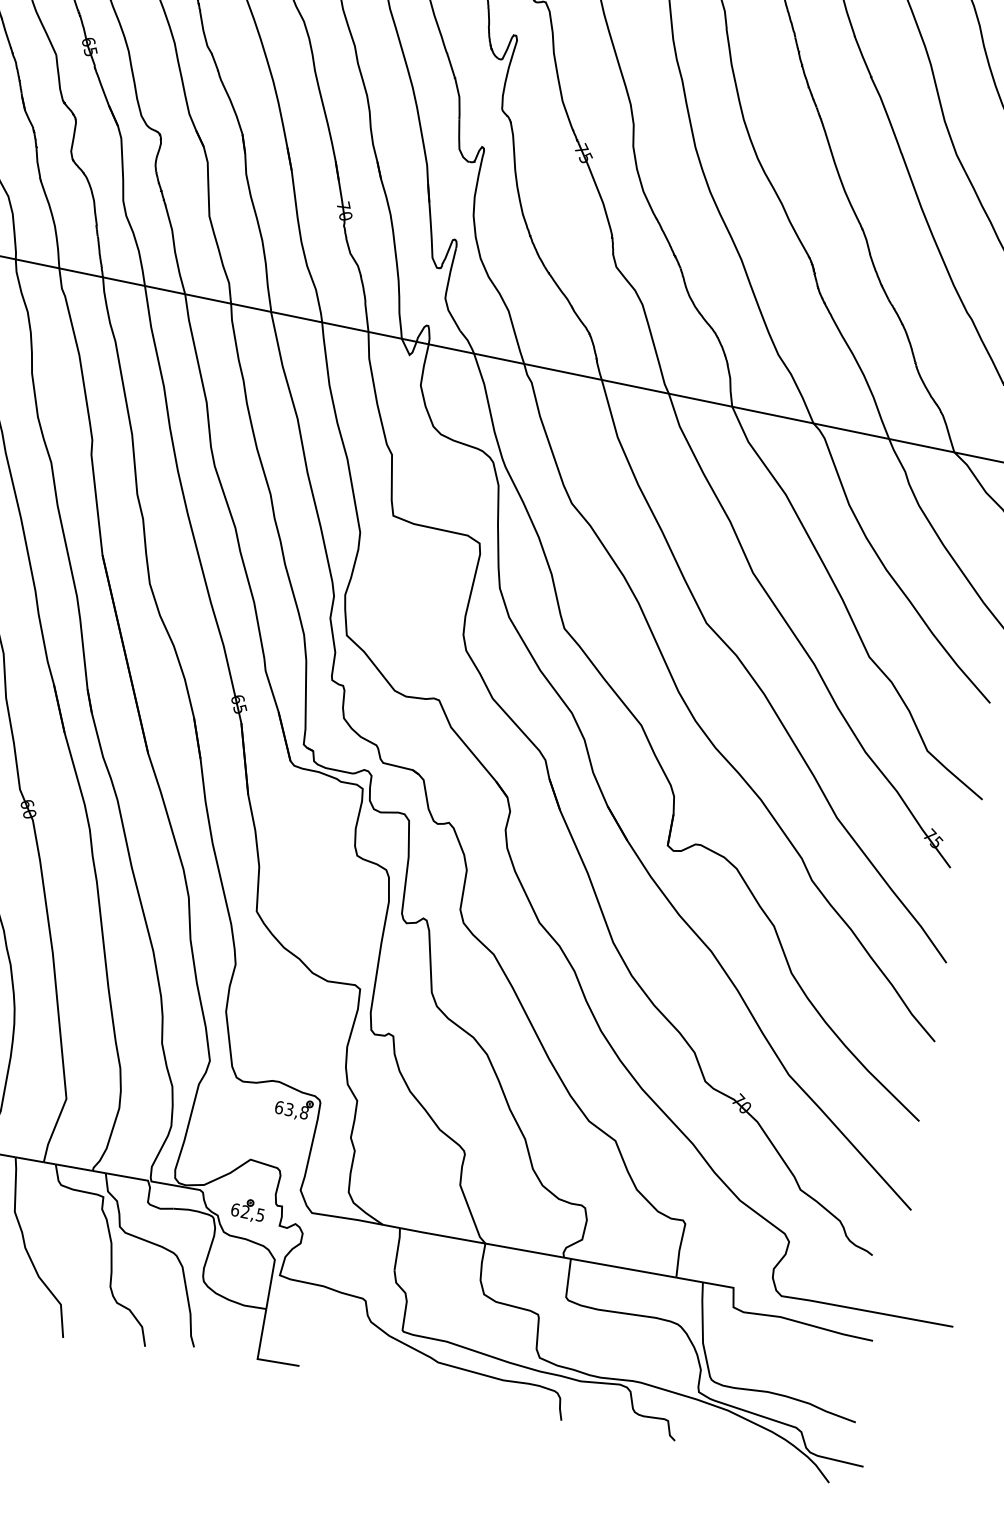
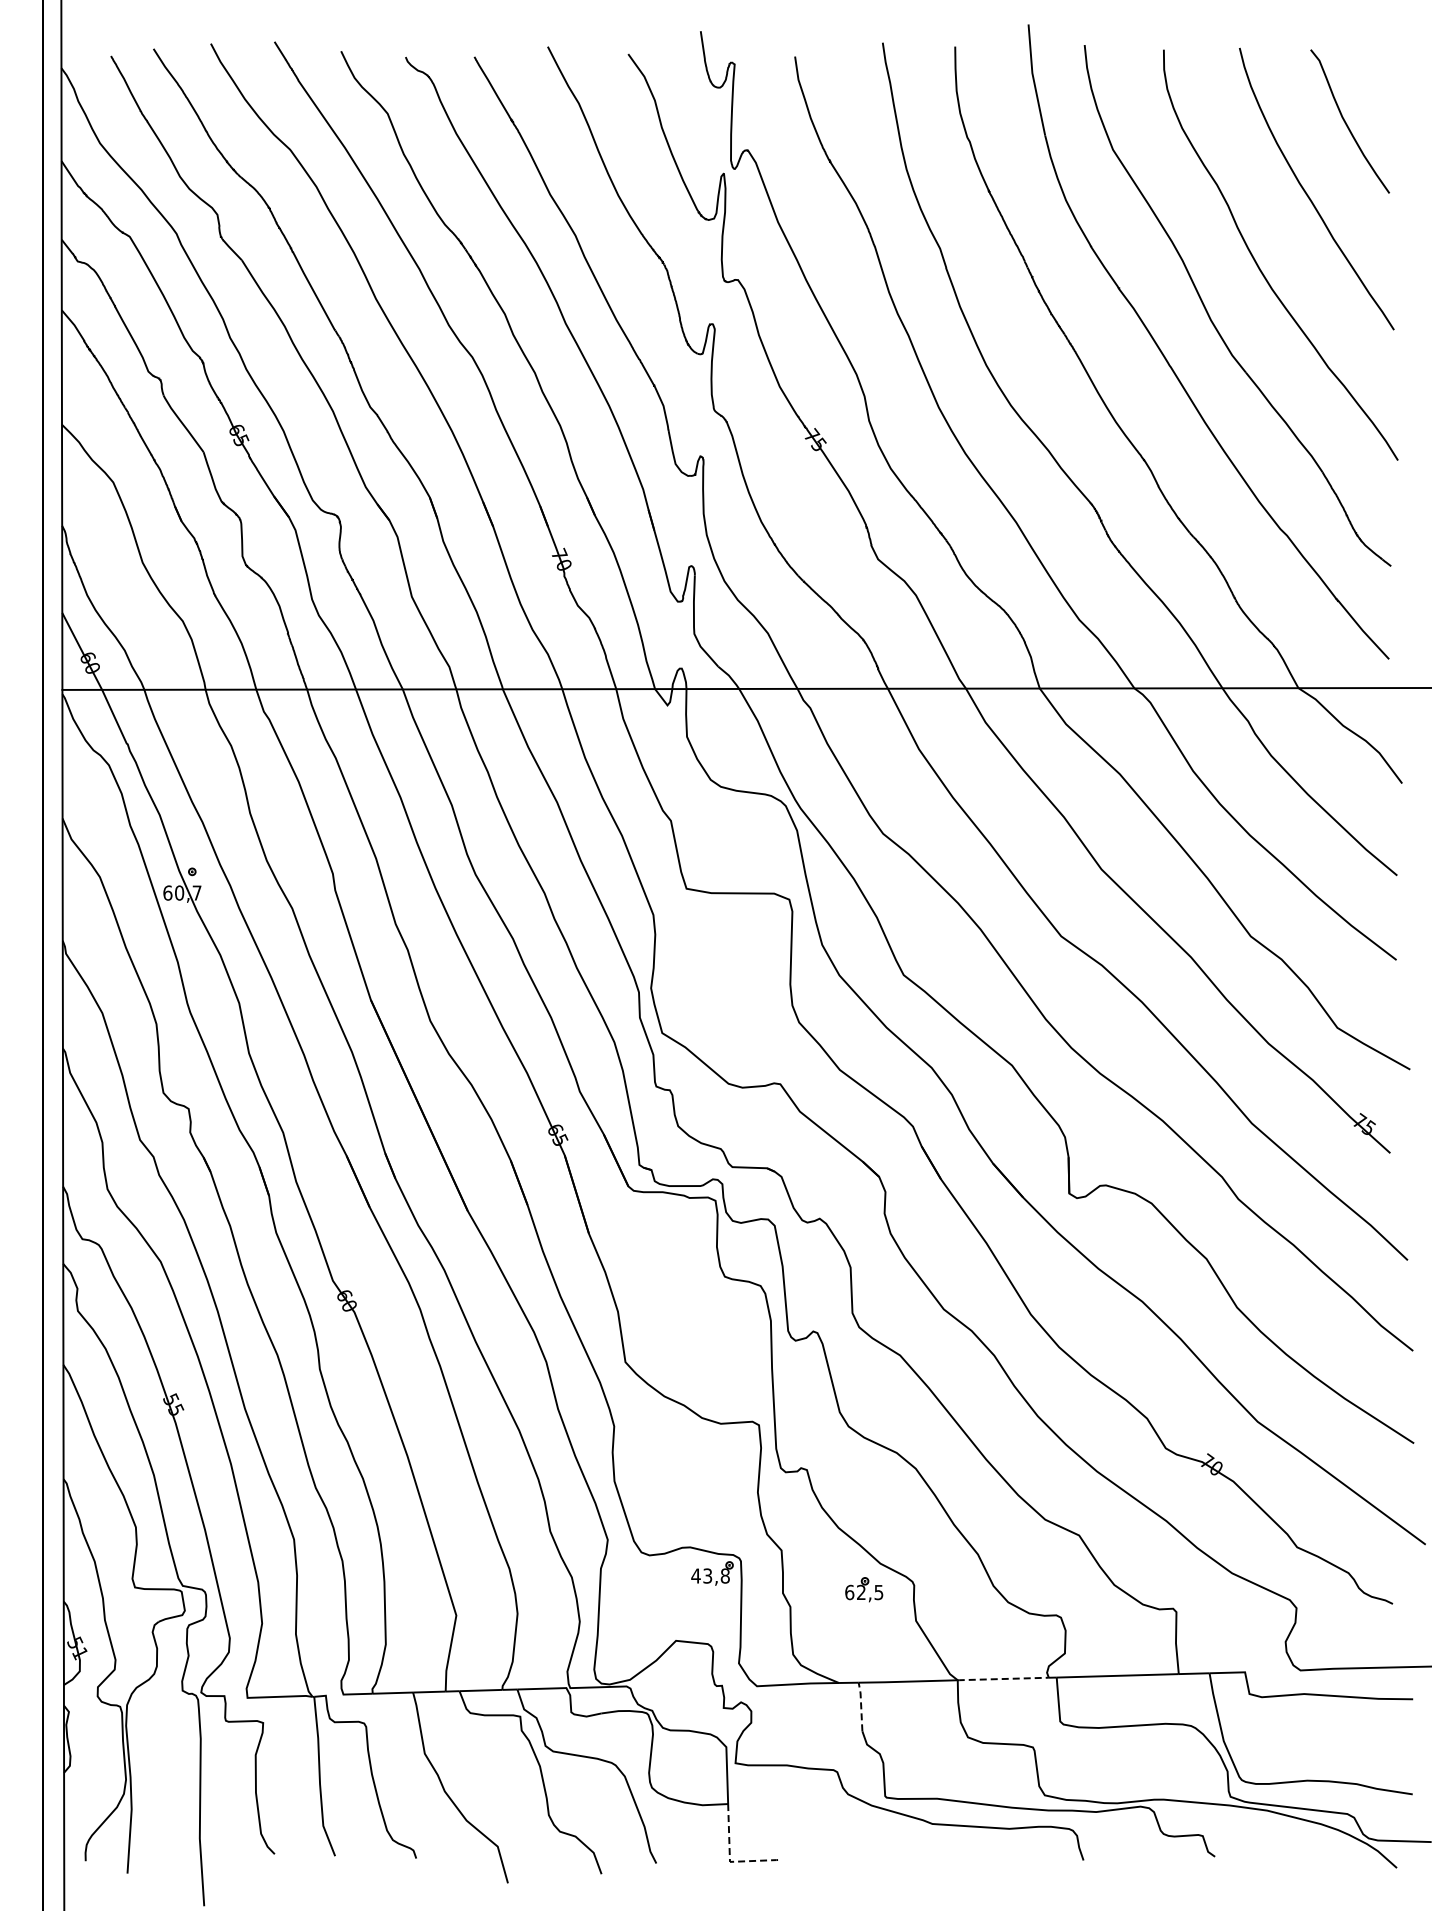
text: (278, 1107) -> (695, 1575), 63,8 -> 43,8
part: (248, 1209) -> (864, 1589), moved
line: (398, 1248) -> (861, 1705), solid -> dashed
line: (524, 1250) -> (1002, 1679), solid -> dashed
line: (257, 1356) -> (729, 1858), solid -> dashed

